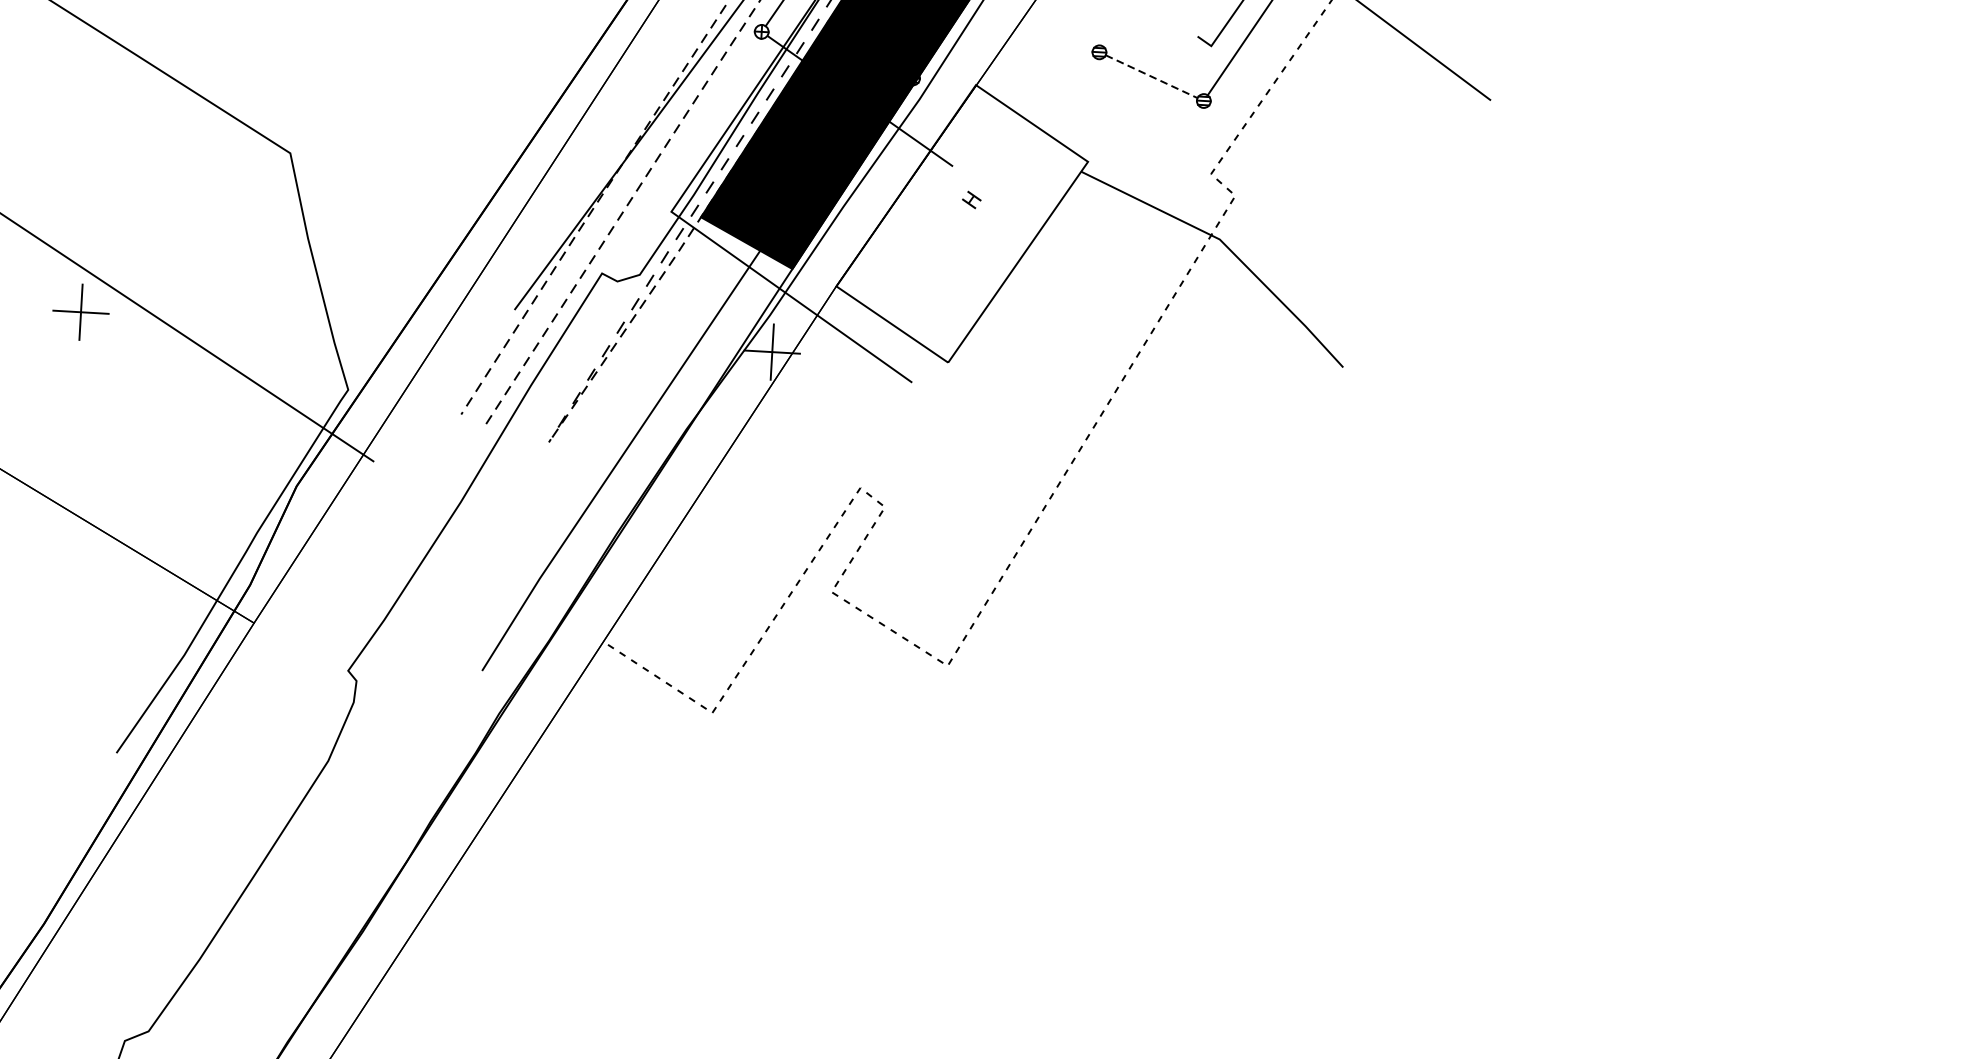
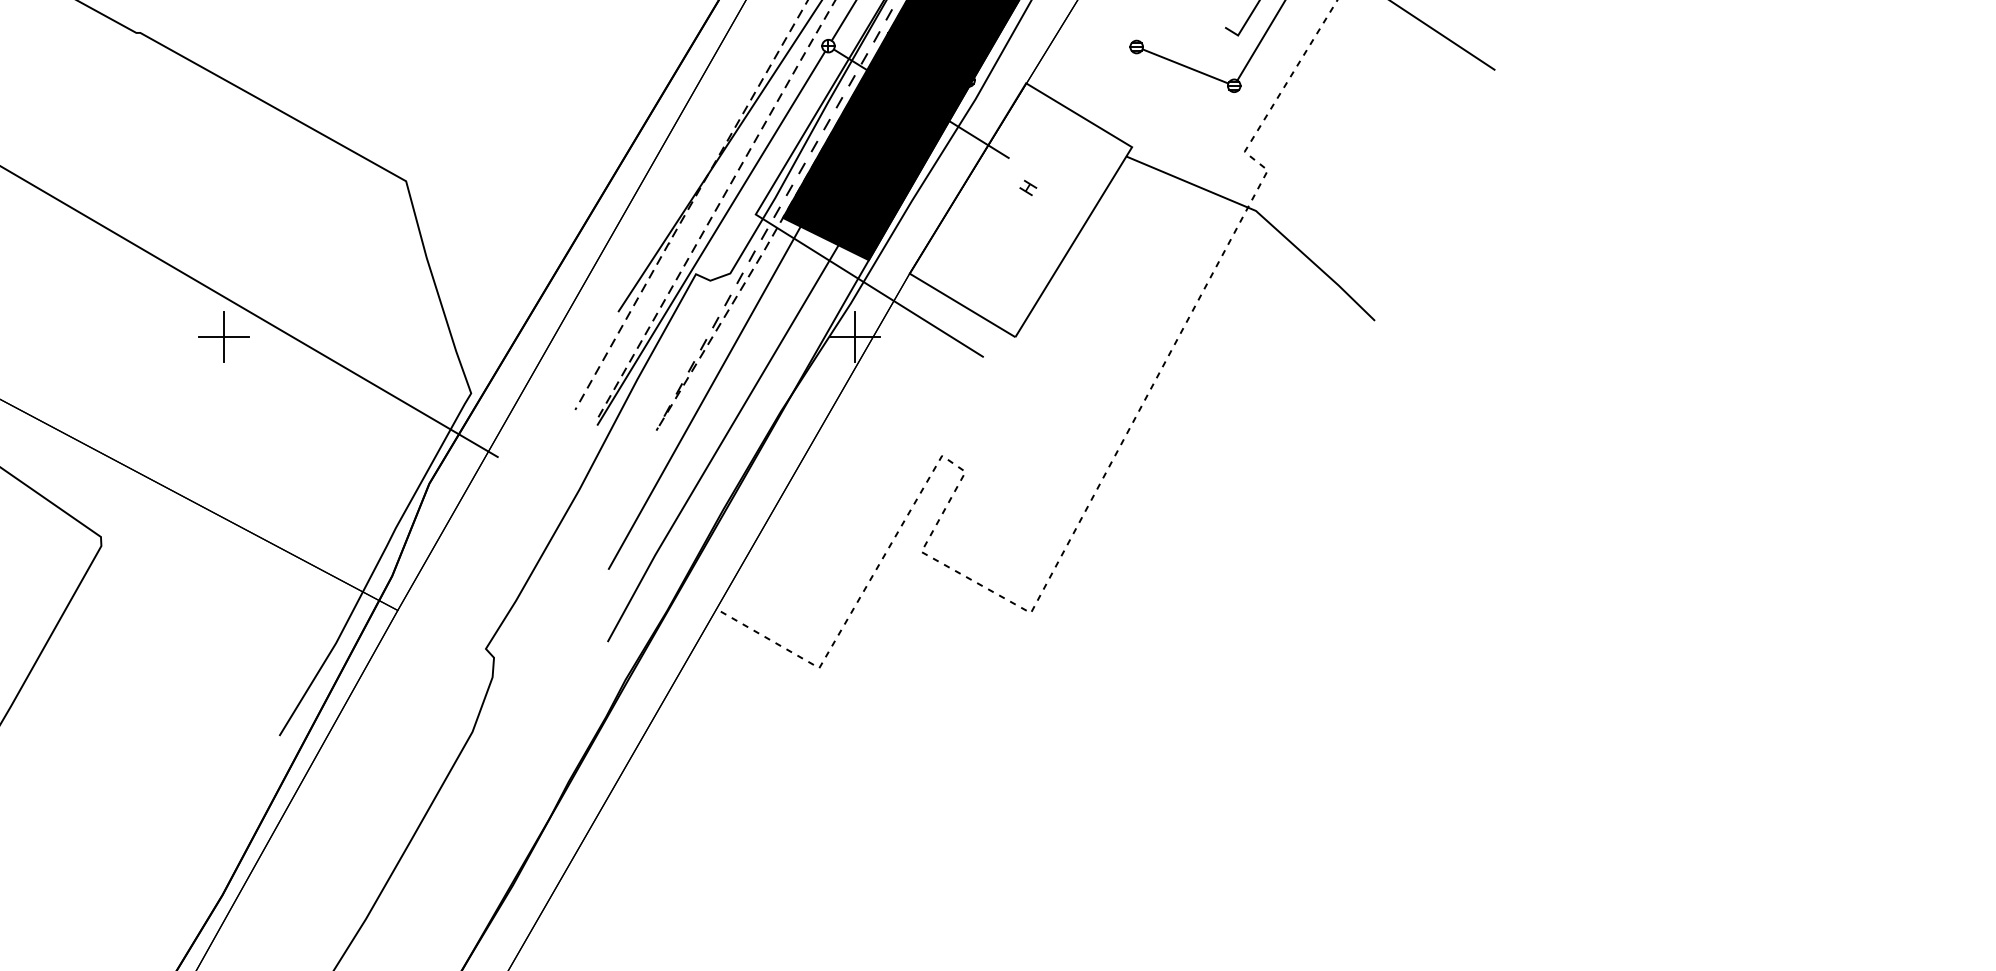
line: (1151, 76) -> (1185, 66), dashed -> solid
line: (621, 234) -> (711, 237), added
line: (610, 398) -> (710, 387), added

